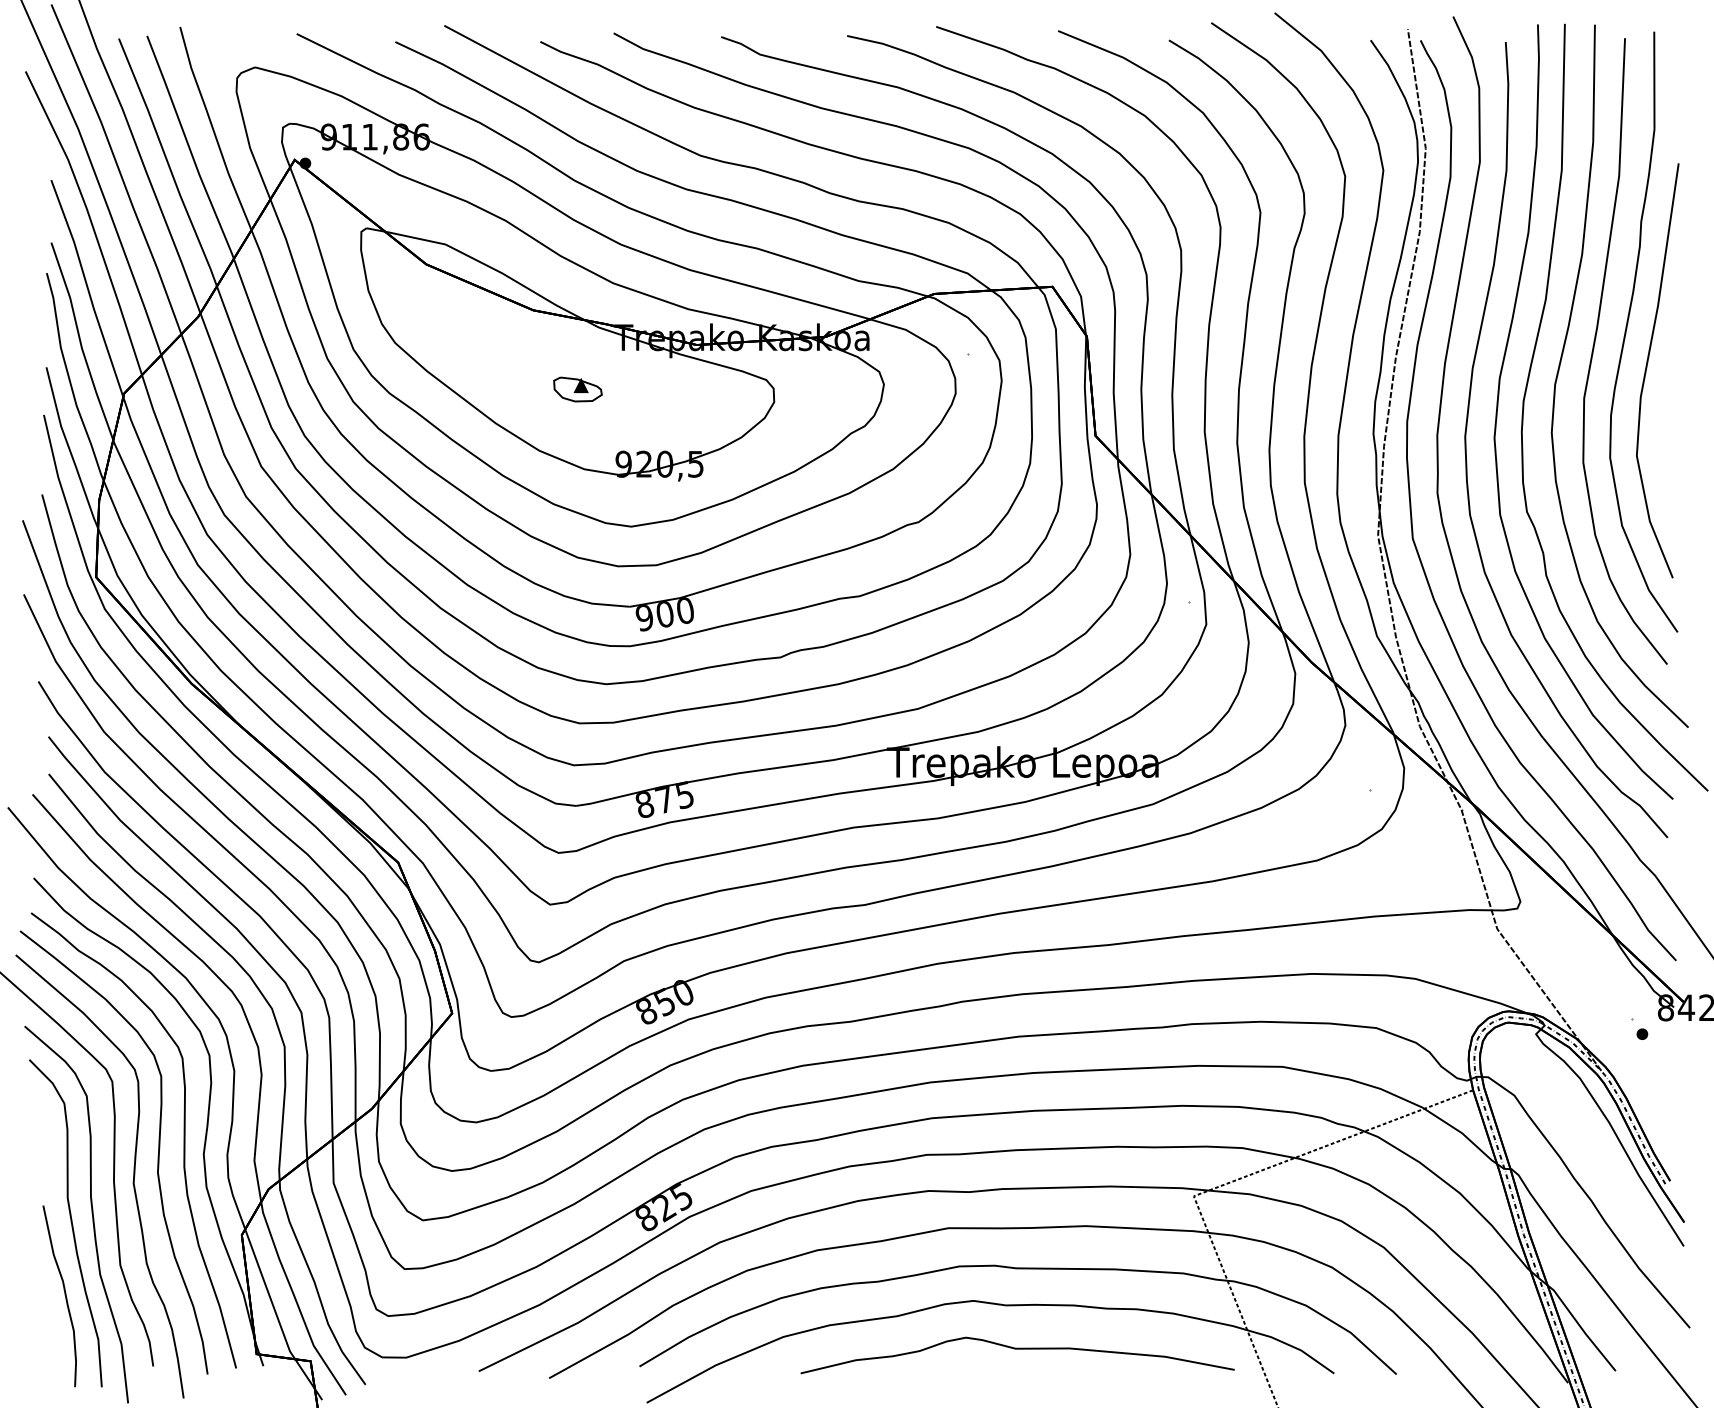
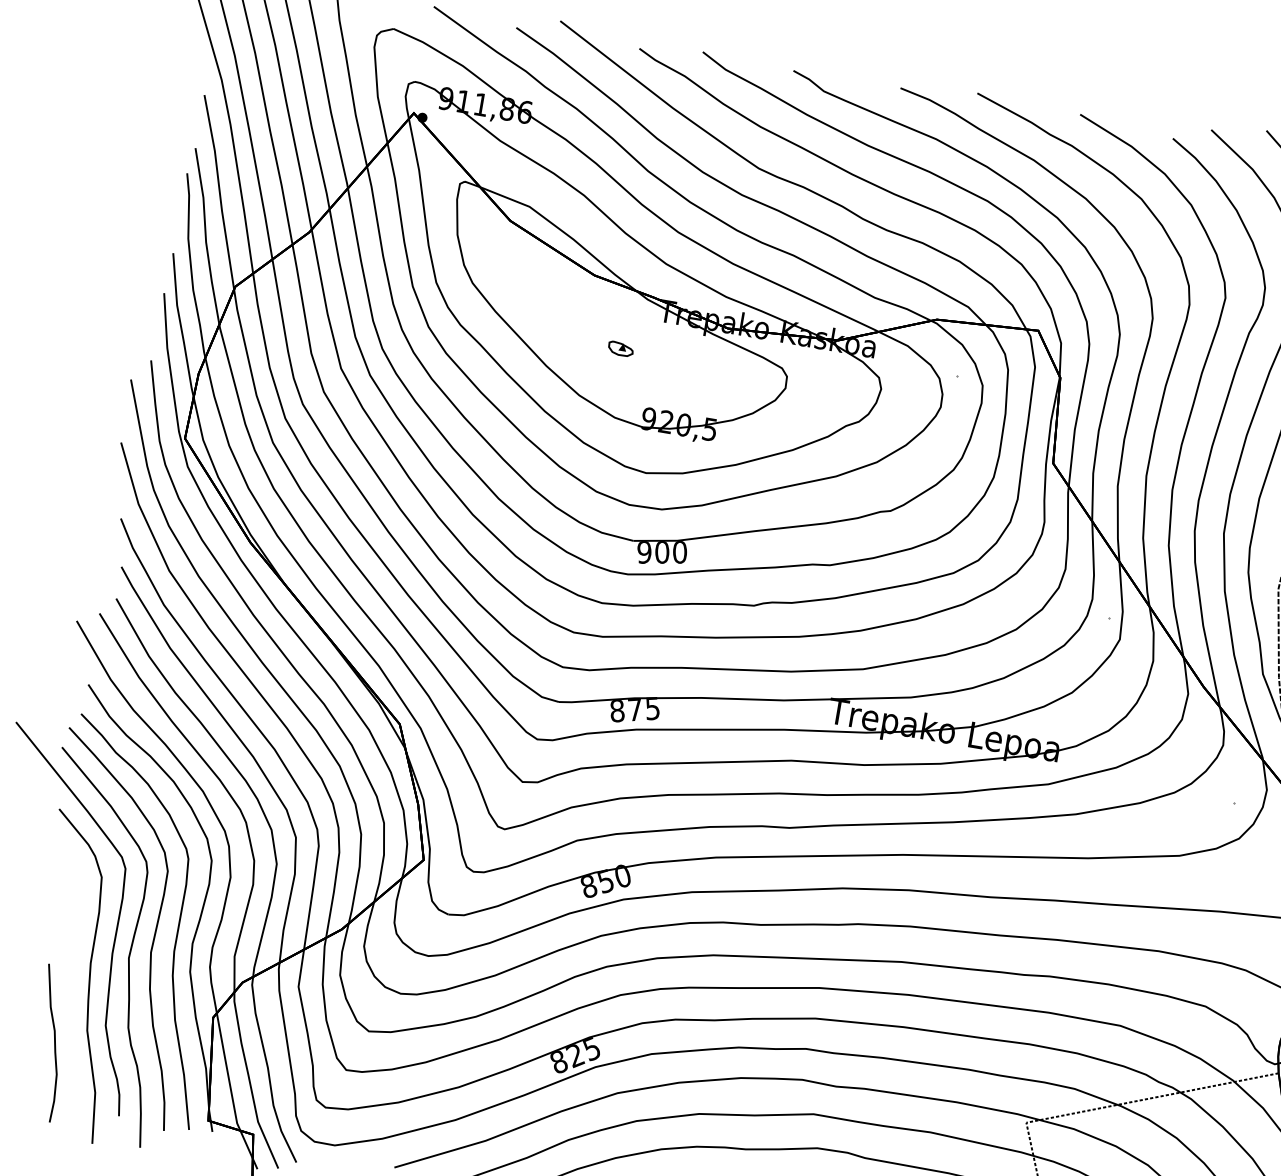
part: (577, 389) -> (620, 348), size x0.6
curve: (70, 1222) -> (69, 982), removed

